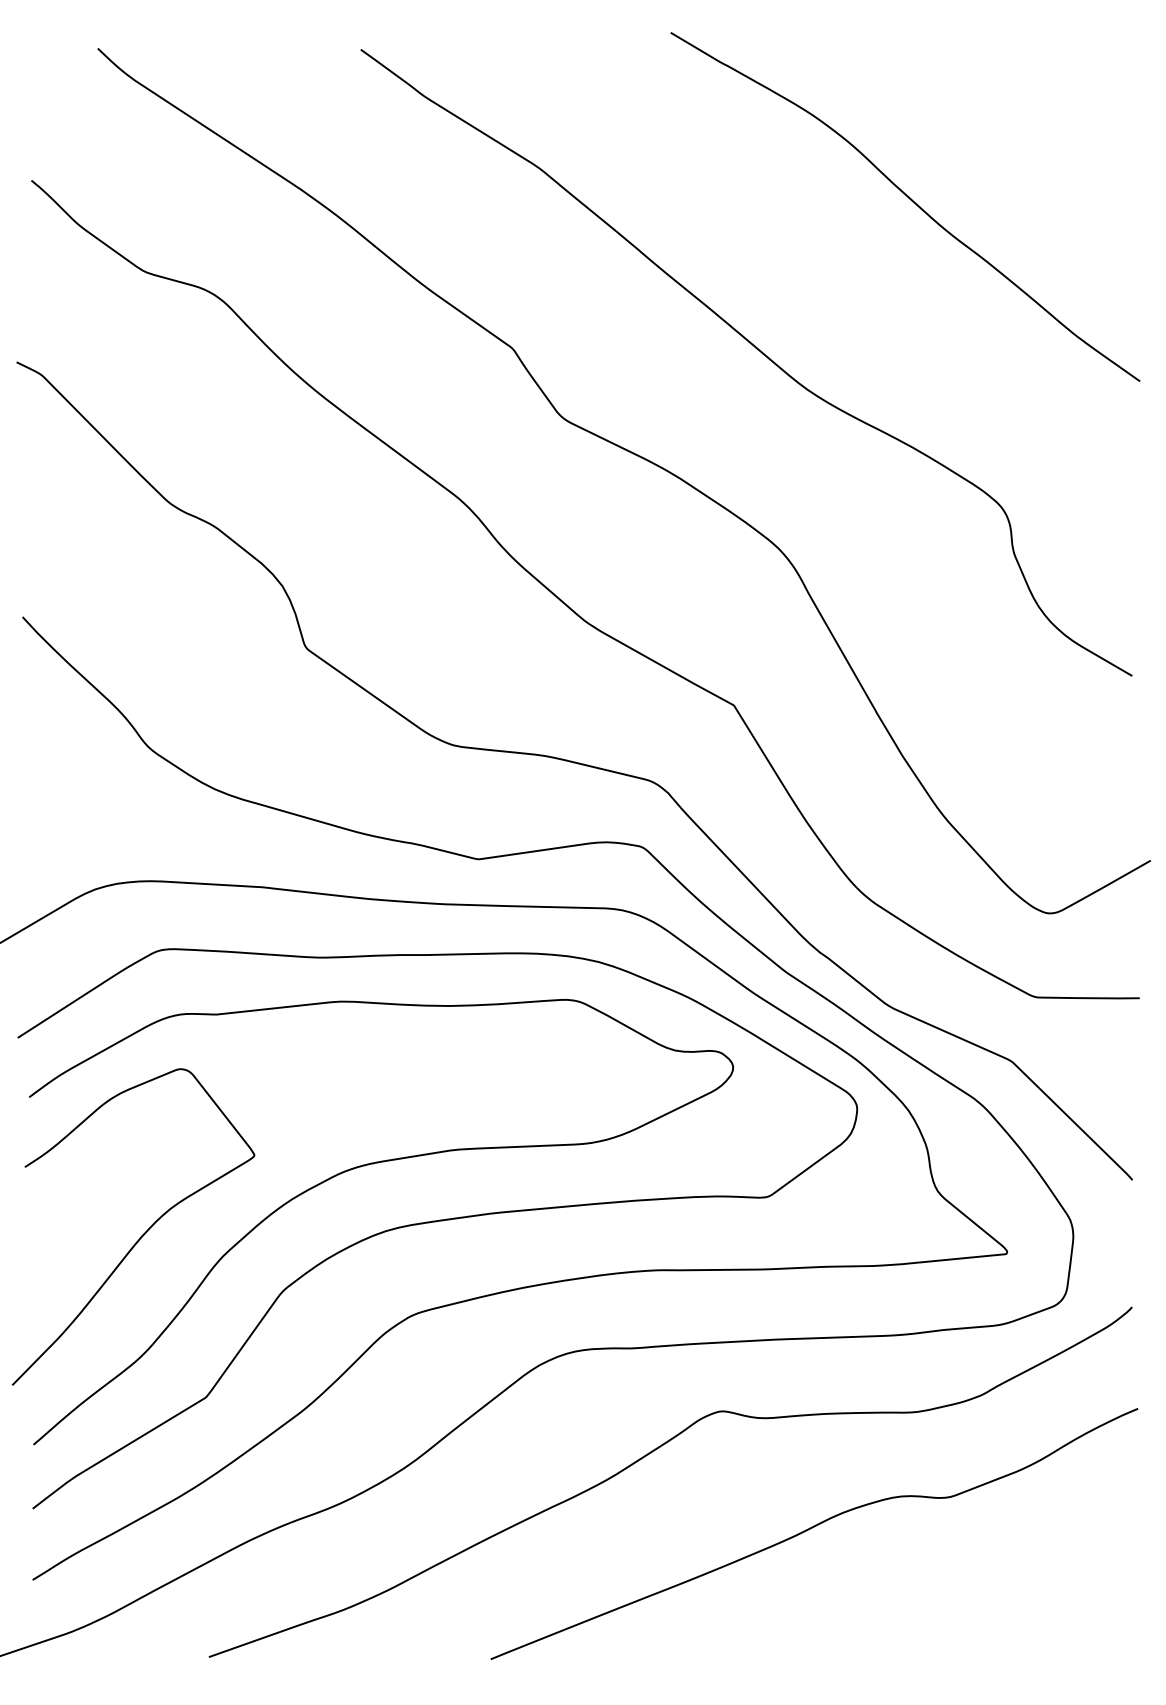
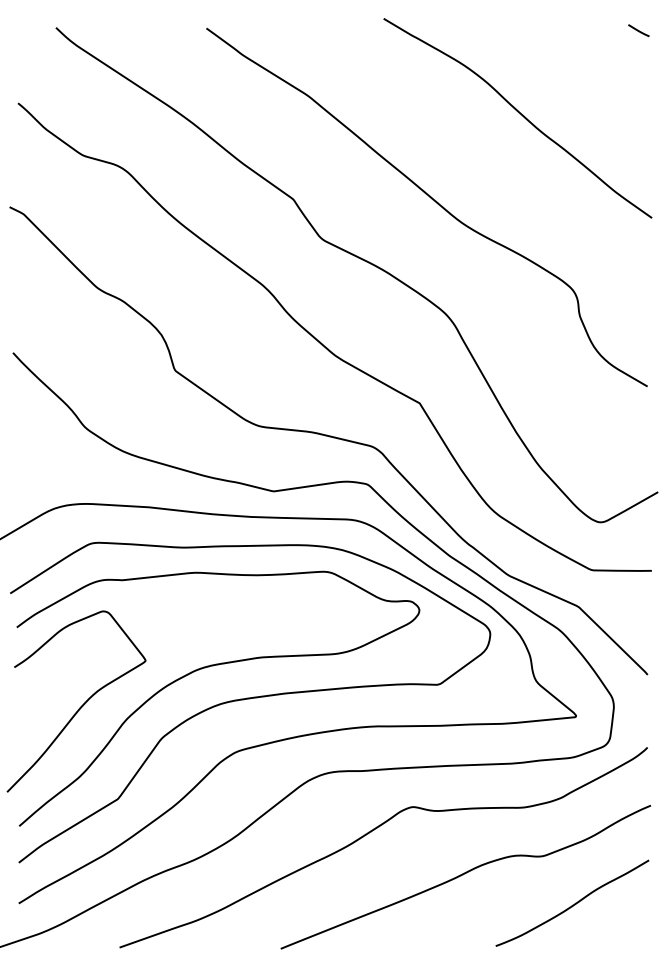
line: (1116, 53) -> (638, 30), added
curve: (1000, 1581) -> (572, 904), added

